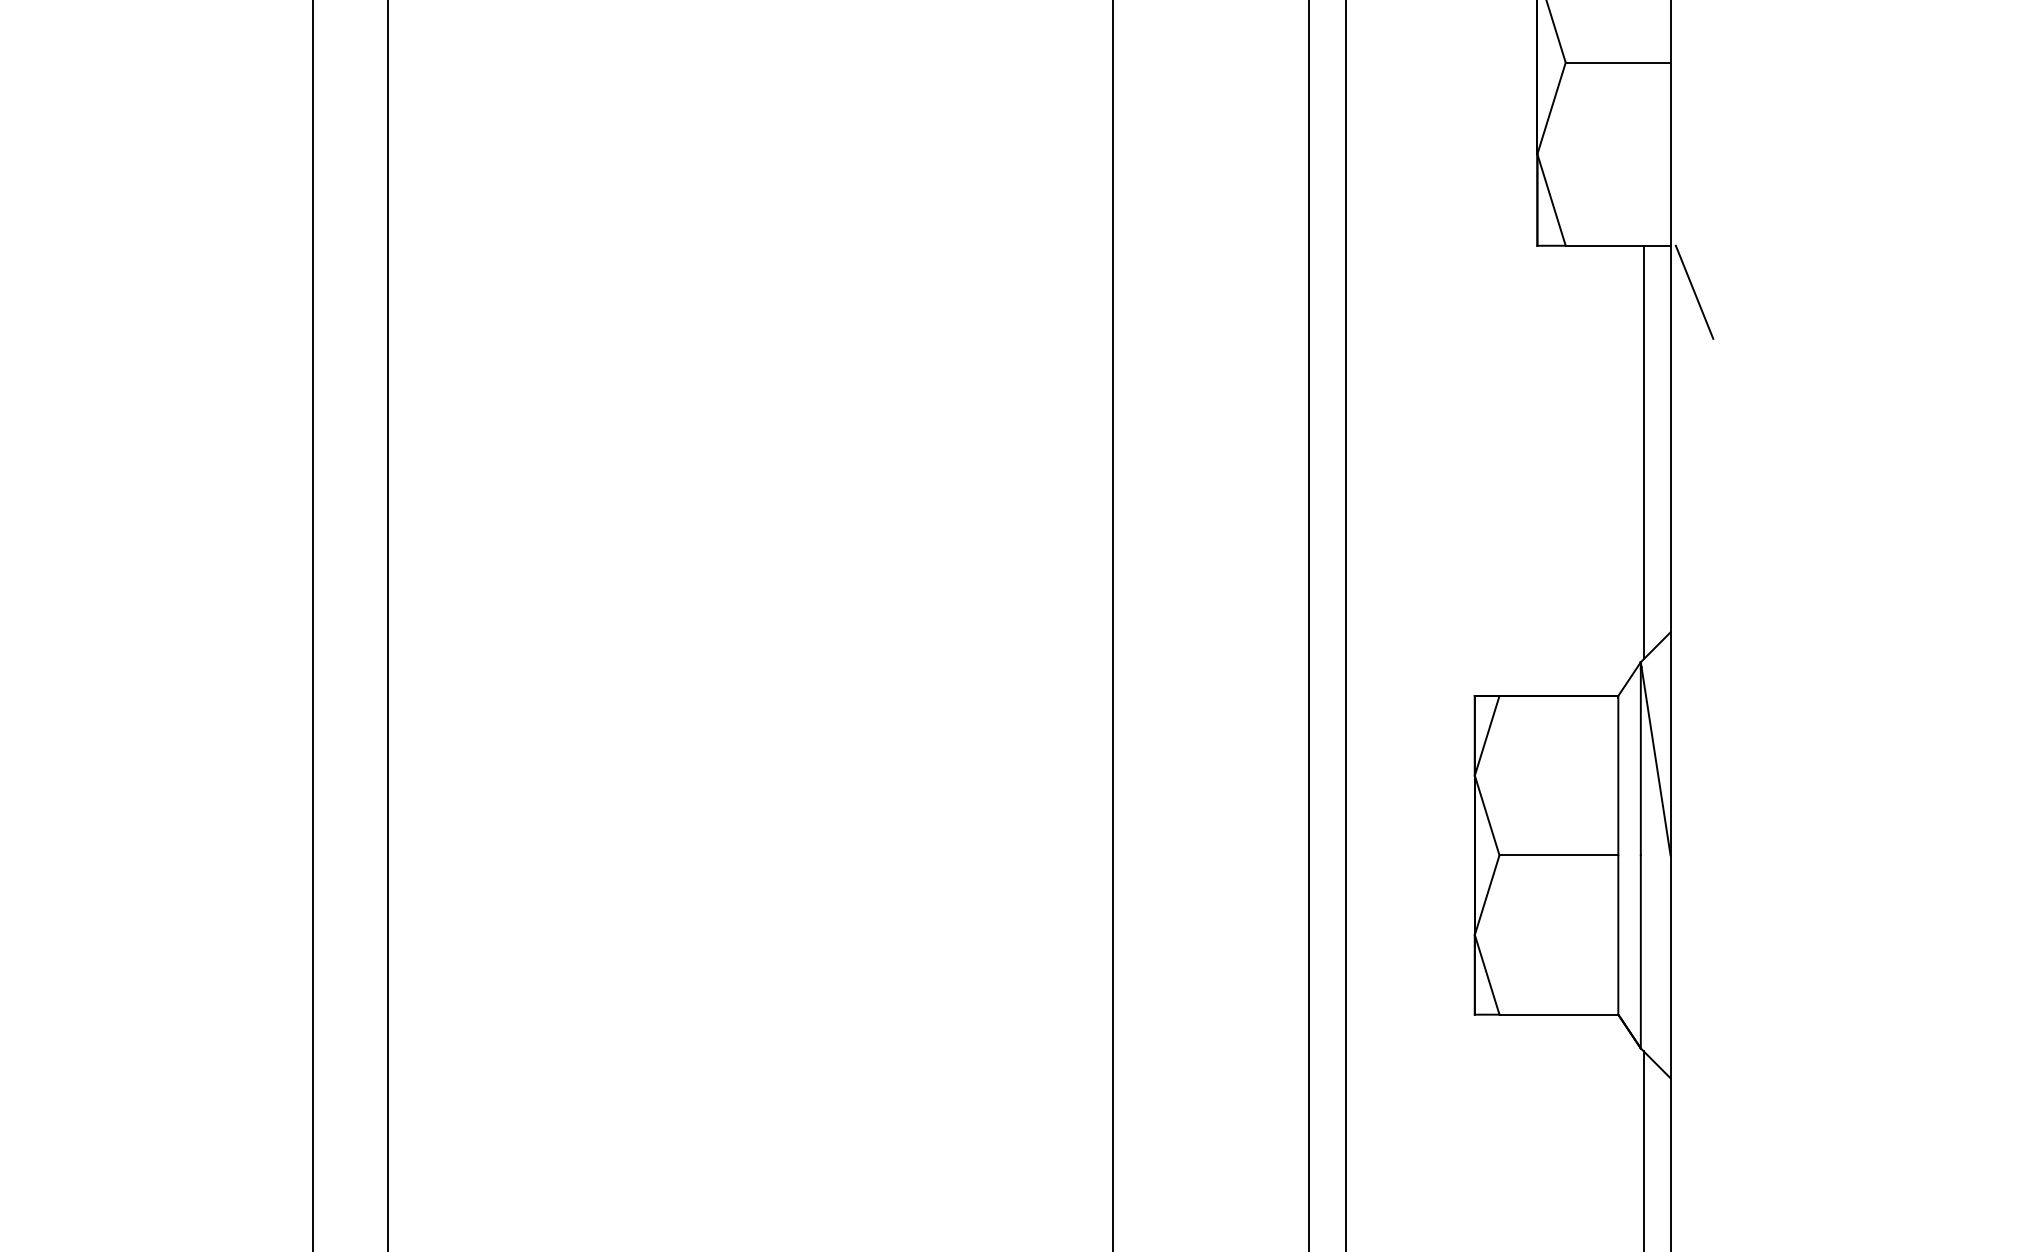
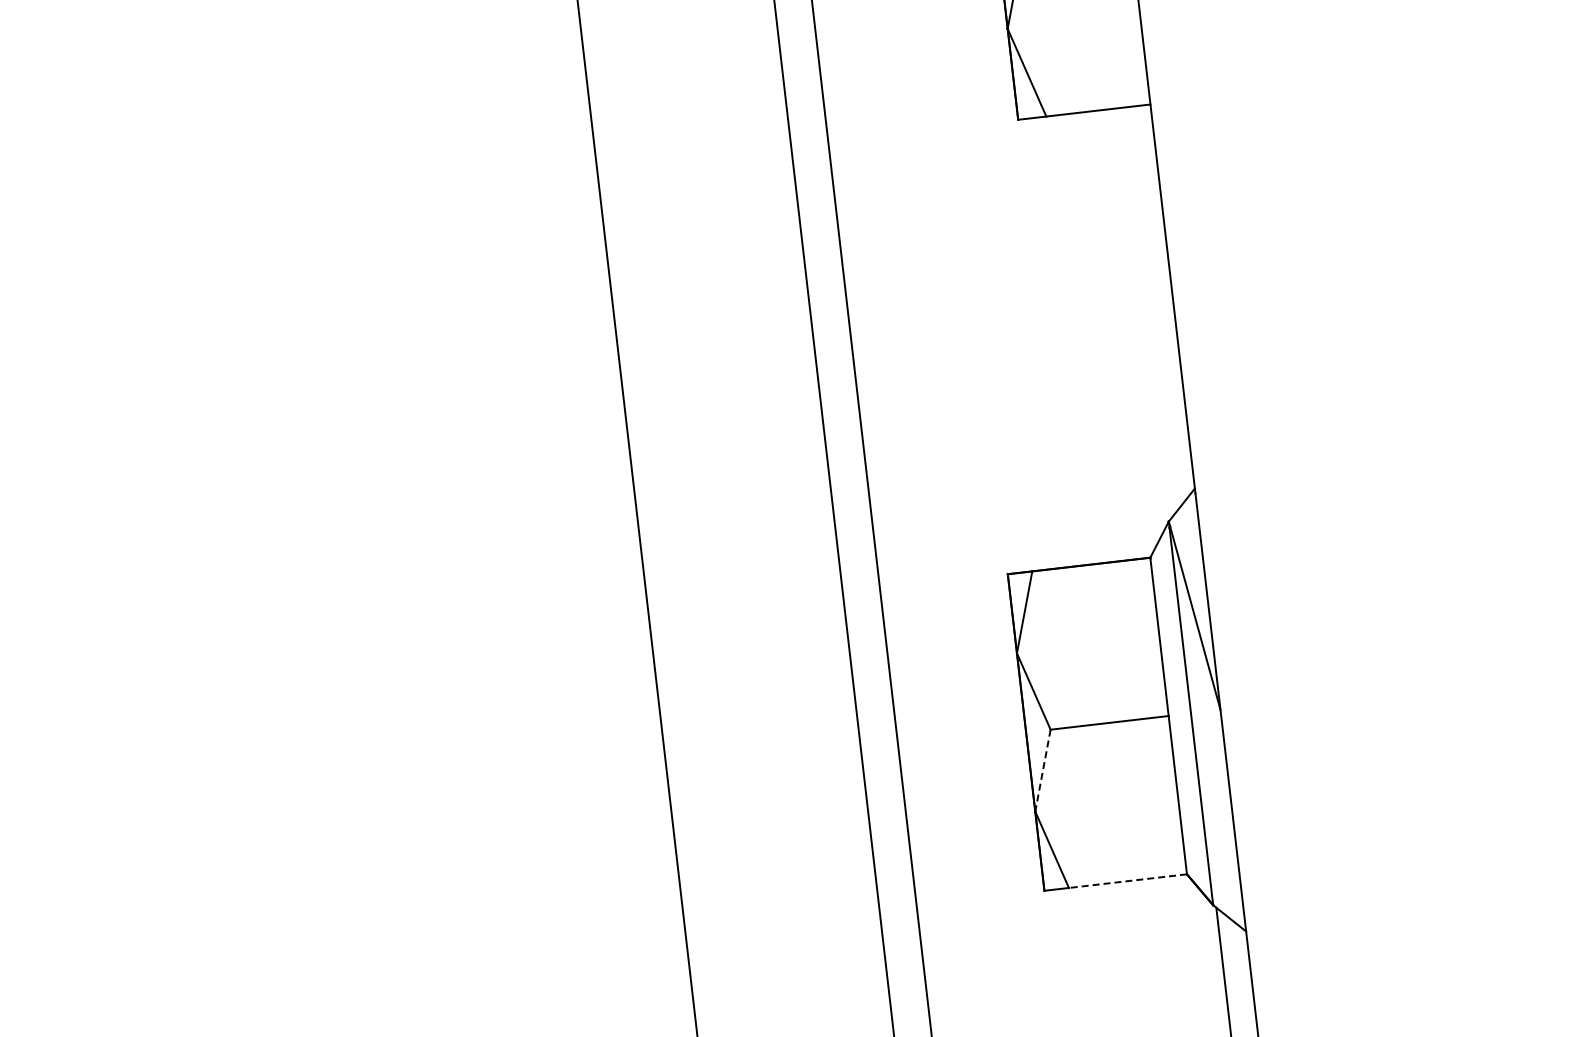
line: (1694, 291) -> (1179, 147), removed
line: (1643, 452) -> (1147, 312), removed
line: (1487, 895) -> (1043, 770), solid -> dashed
line: (1558, 1014) -> (1127, 881), solid -> dashed

